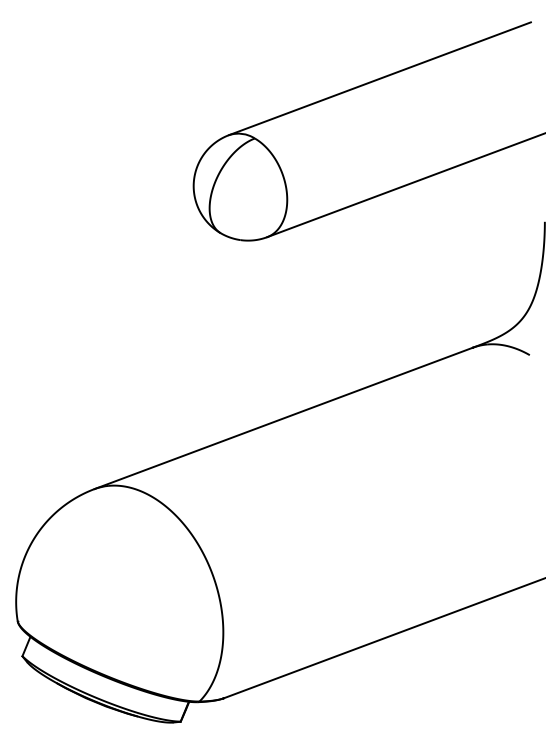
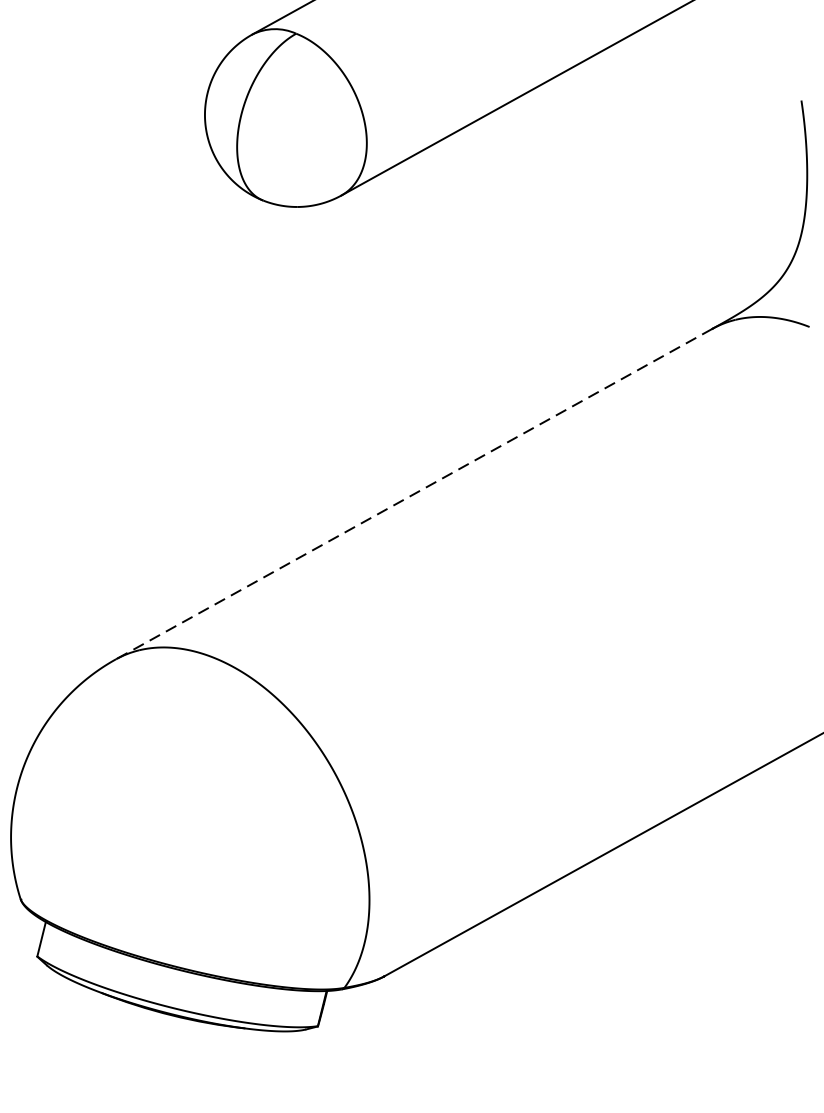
line: (283, 418) -> (413, 494), solid -> dashed

